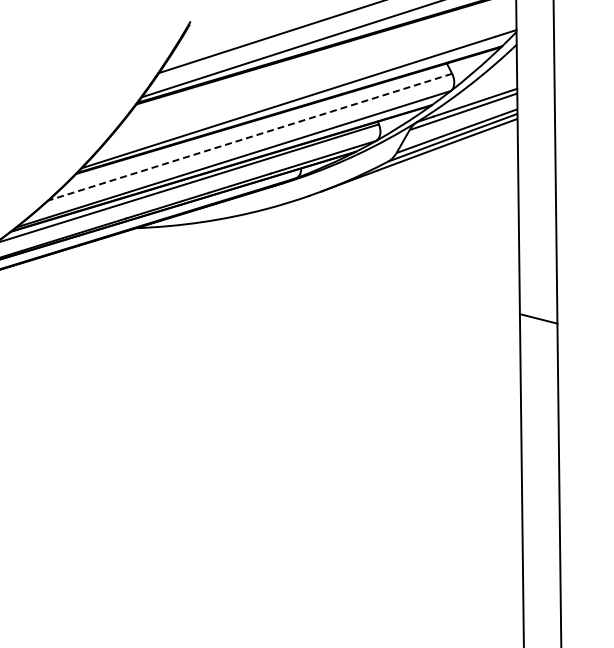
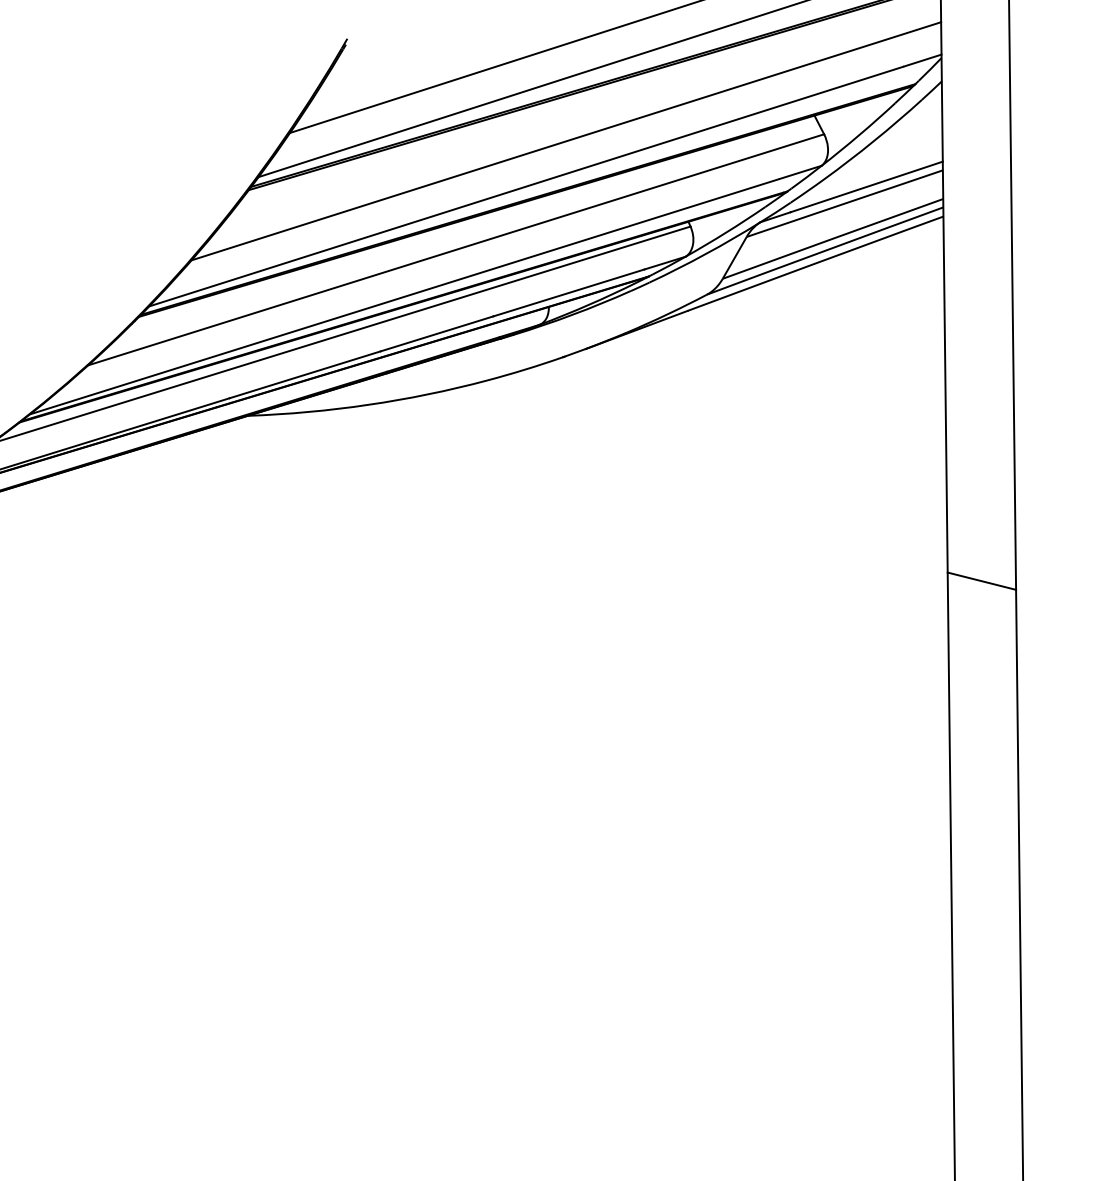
line: (310, 77) -> (565, 141), added
line: (250, 137) -> (456, 250), dashed -> solid

